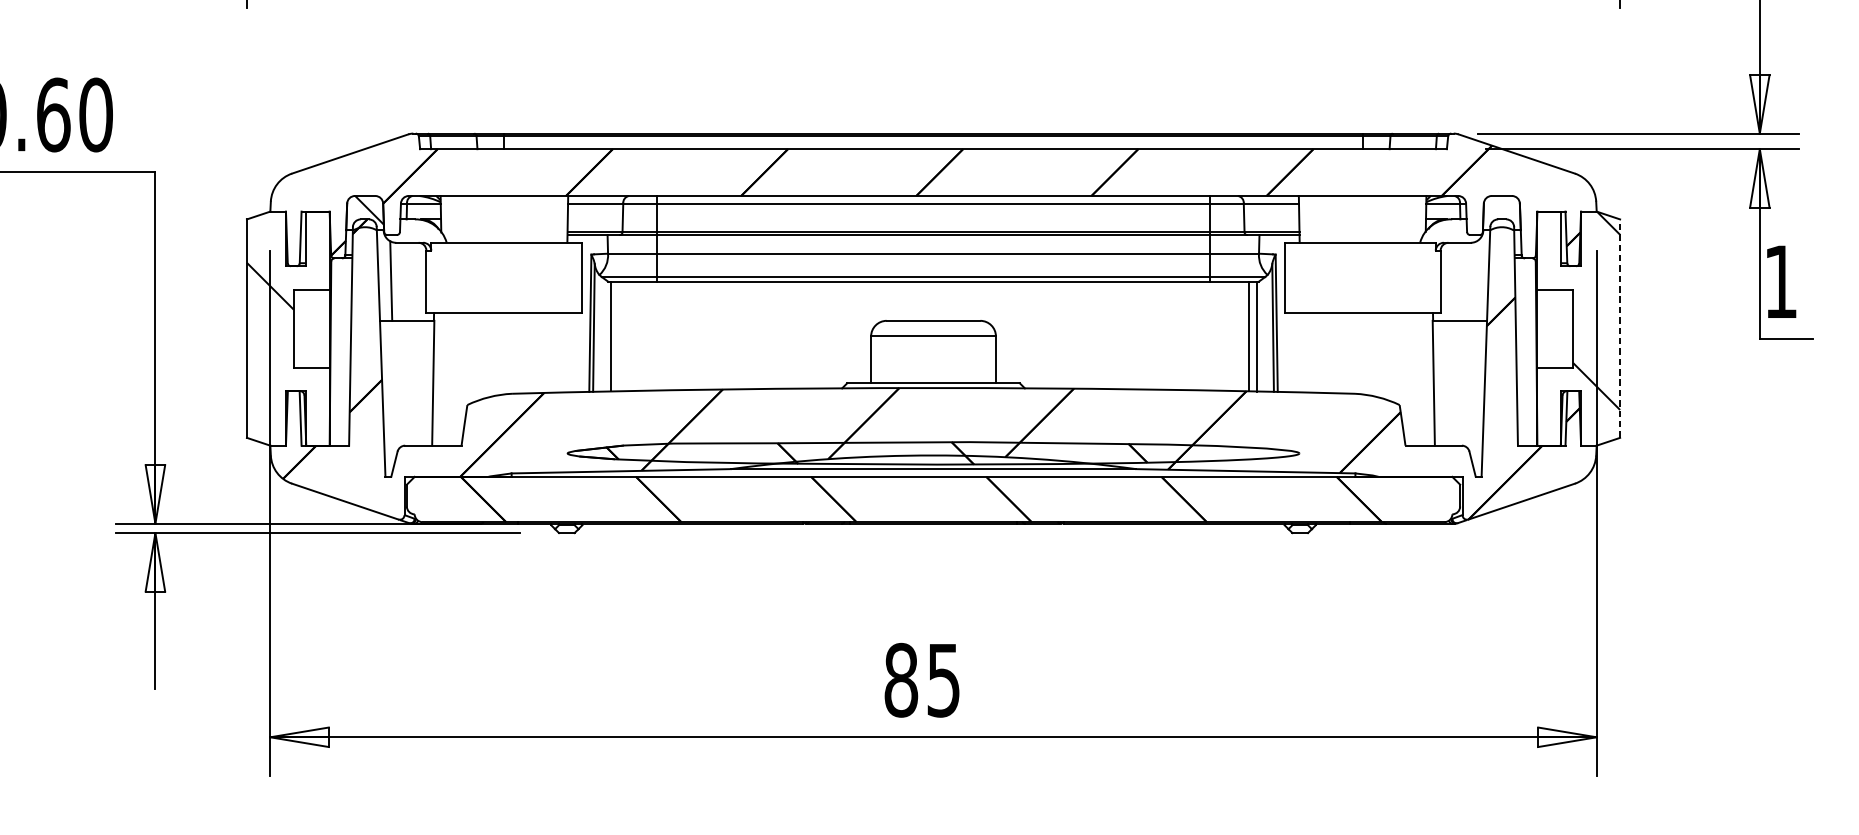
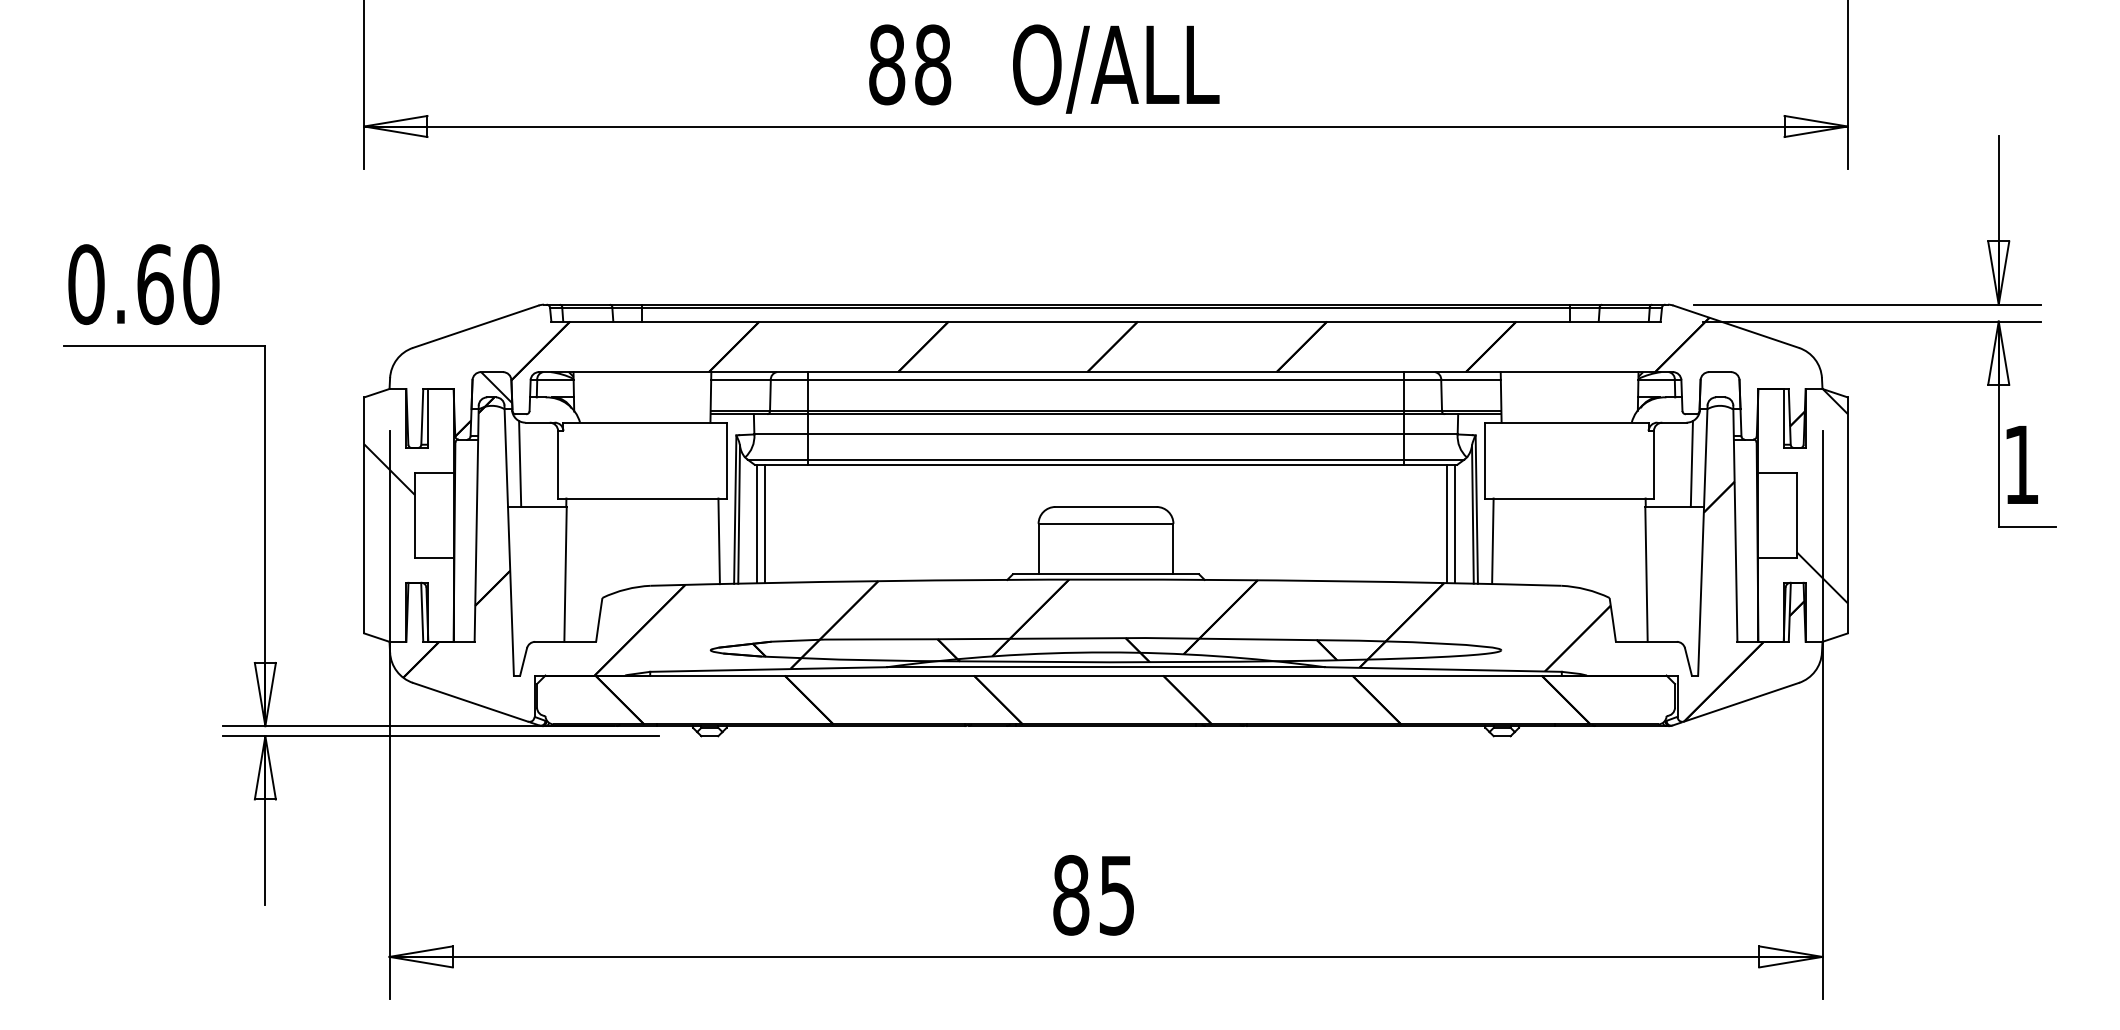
line: (1475, 280) -> (1691, 463), added
line: (1619, 327) -> (1847, 514), dashed -> solid
line: (618, 336) -> (765, 523), added
line: (574, 352) -> (718, 541), added
line: (1291, 352) -> (1492, 541), added

